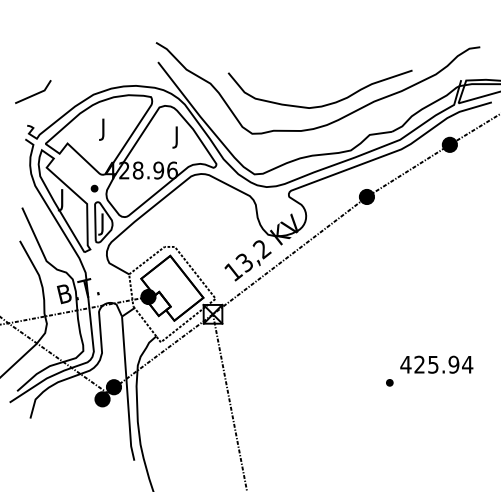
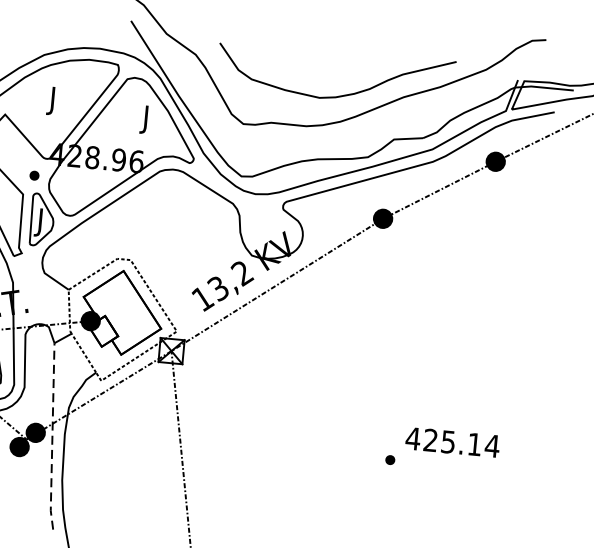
text: (453, 364) -> (474, 444), 425.94 -> 425.14
line: (127, 388) -> (52, 436), solid -> dashed

